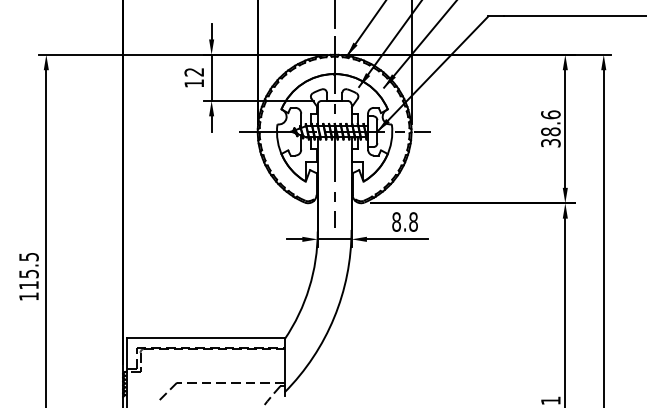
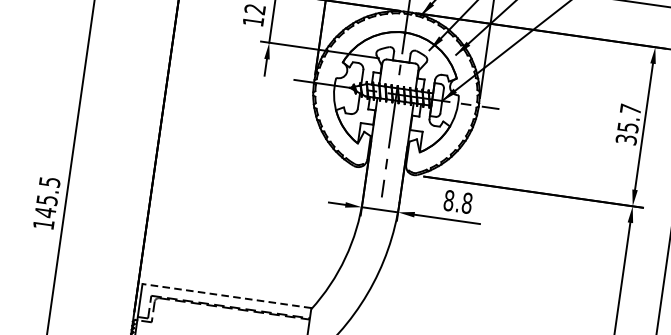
text: (550, 123) -> (629, 118), 38.6 -> 35.7
text: (28, 285) -> (44, 212), 115.5 -> 145.5
line: (205, 338) -> (226, 296), solid -> dashed

